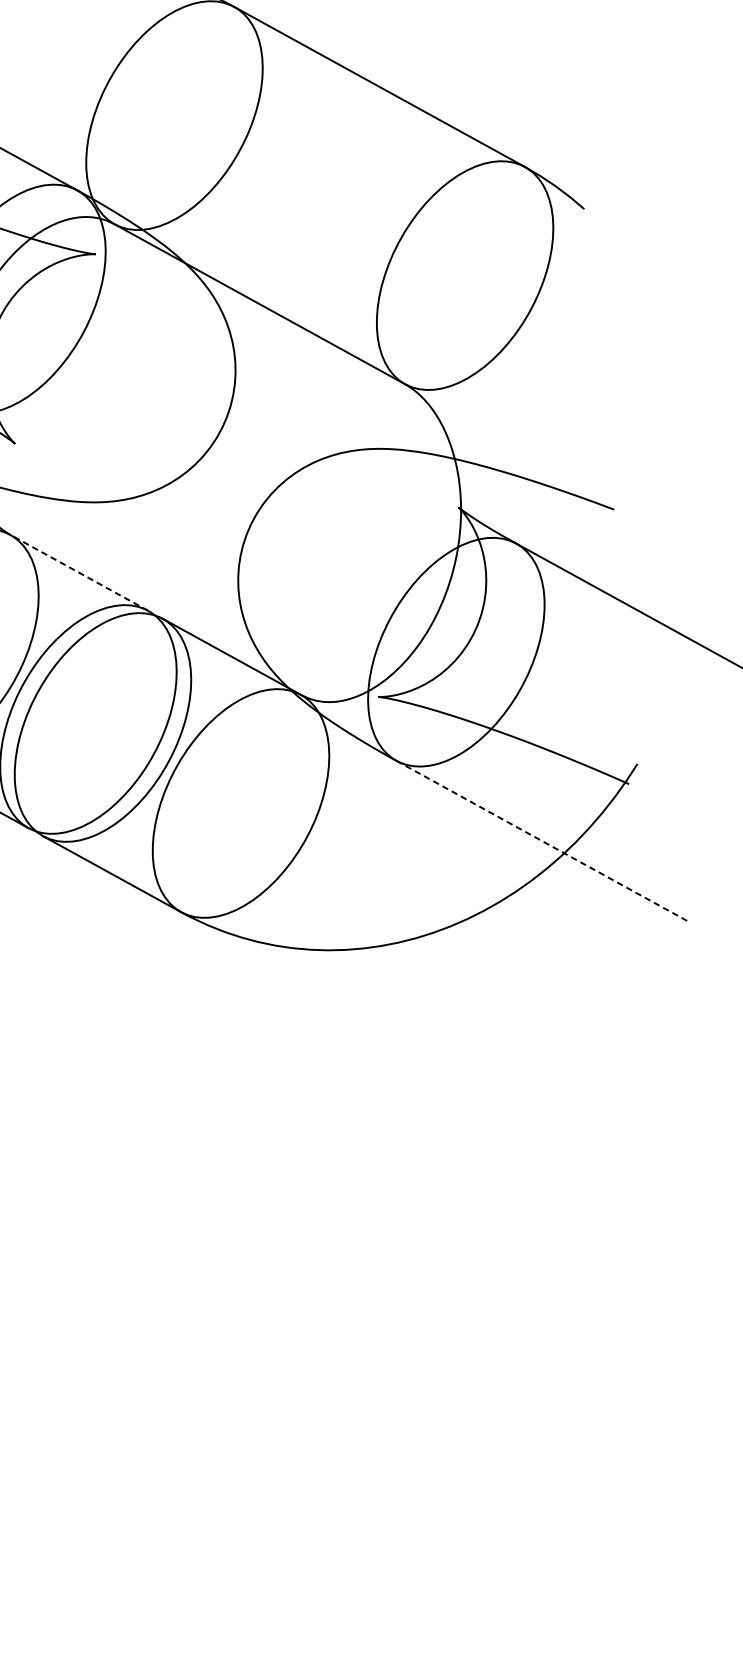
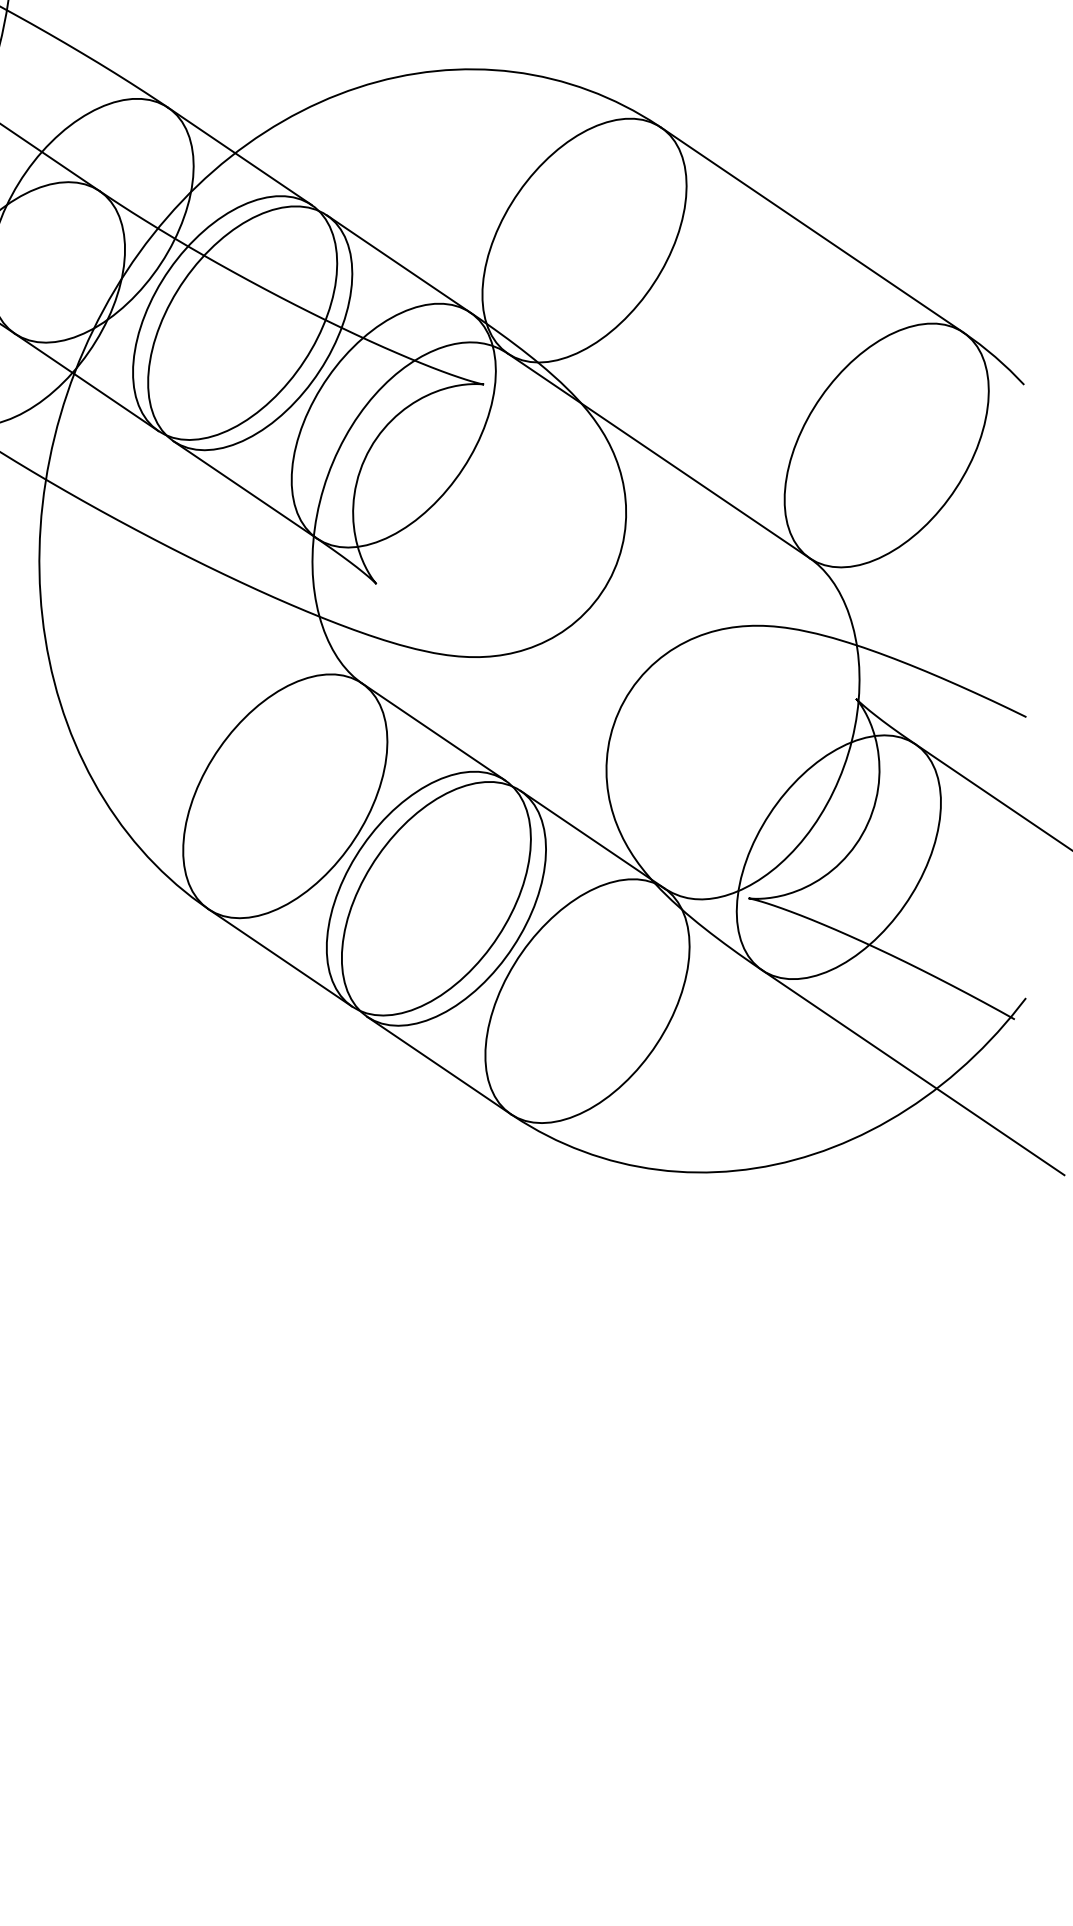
line: (79, 572) -> (433, 731), dashed -> solid
line: (541, 840) -> (913, 1072), dashed -> solid

